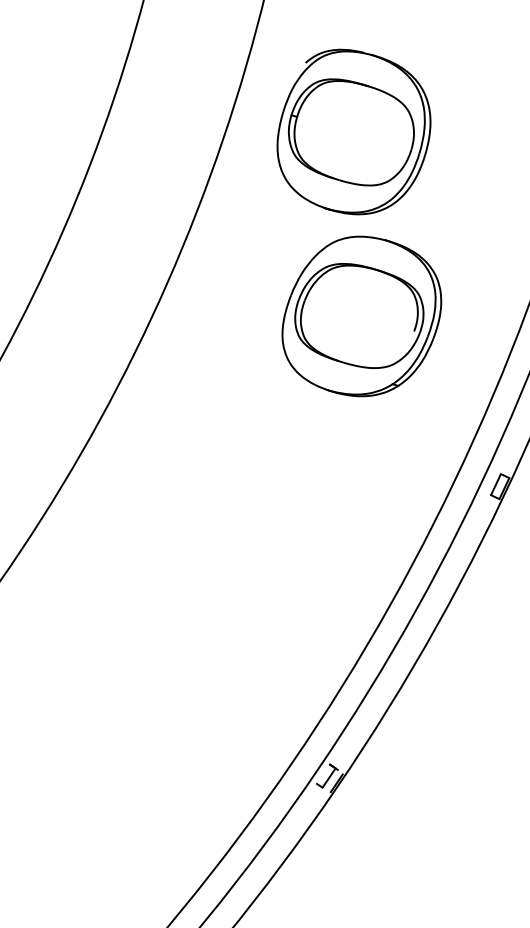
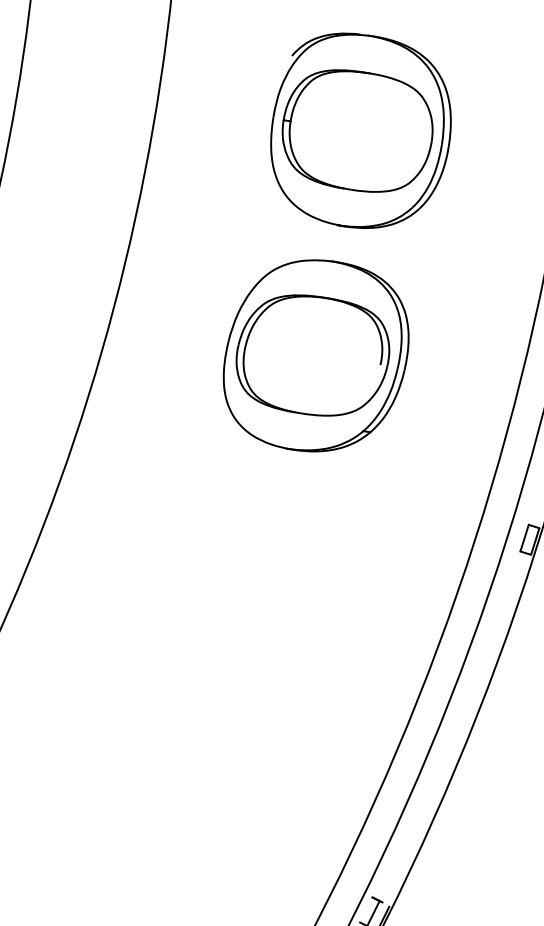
part: (353, 131) -> (359, 129), moved
part: (361, 316) -> (315, 355), moved

